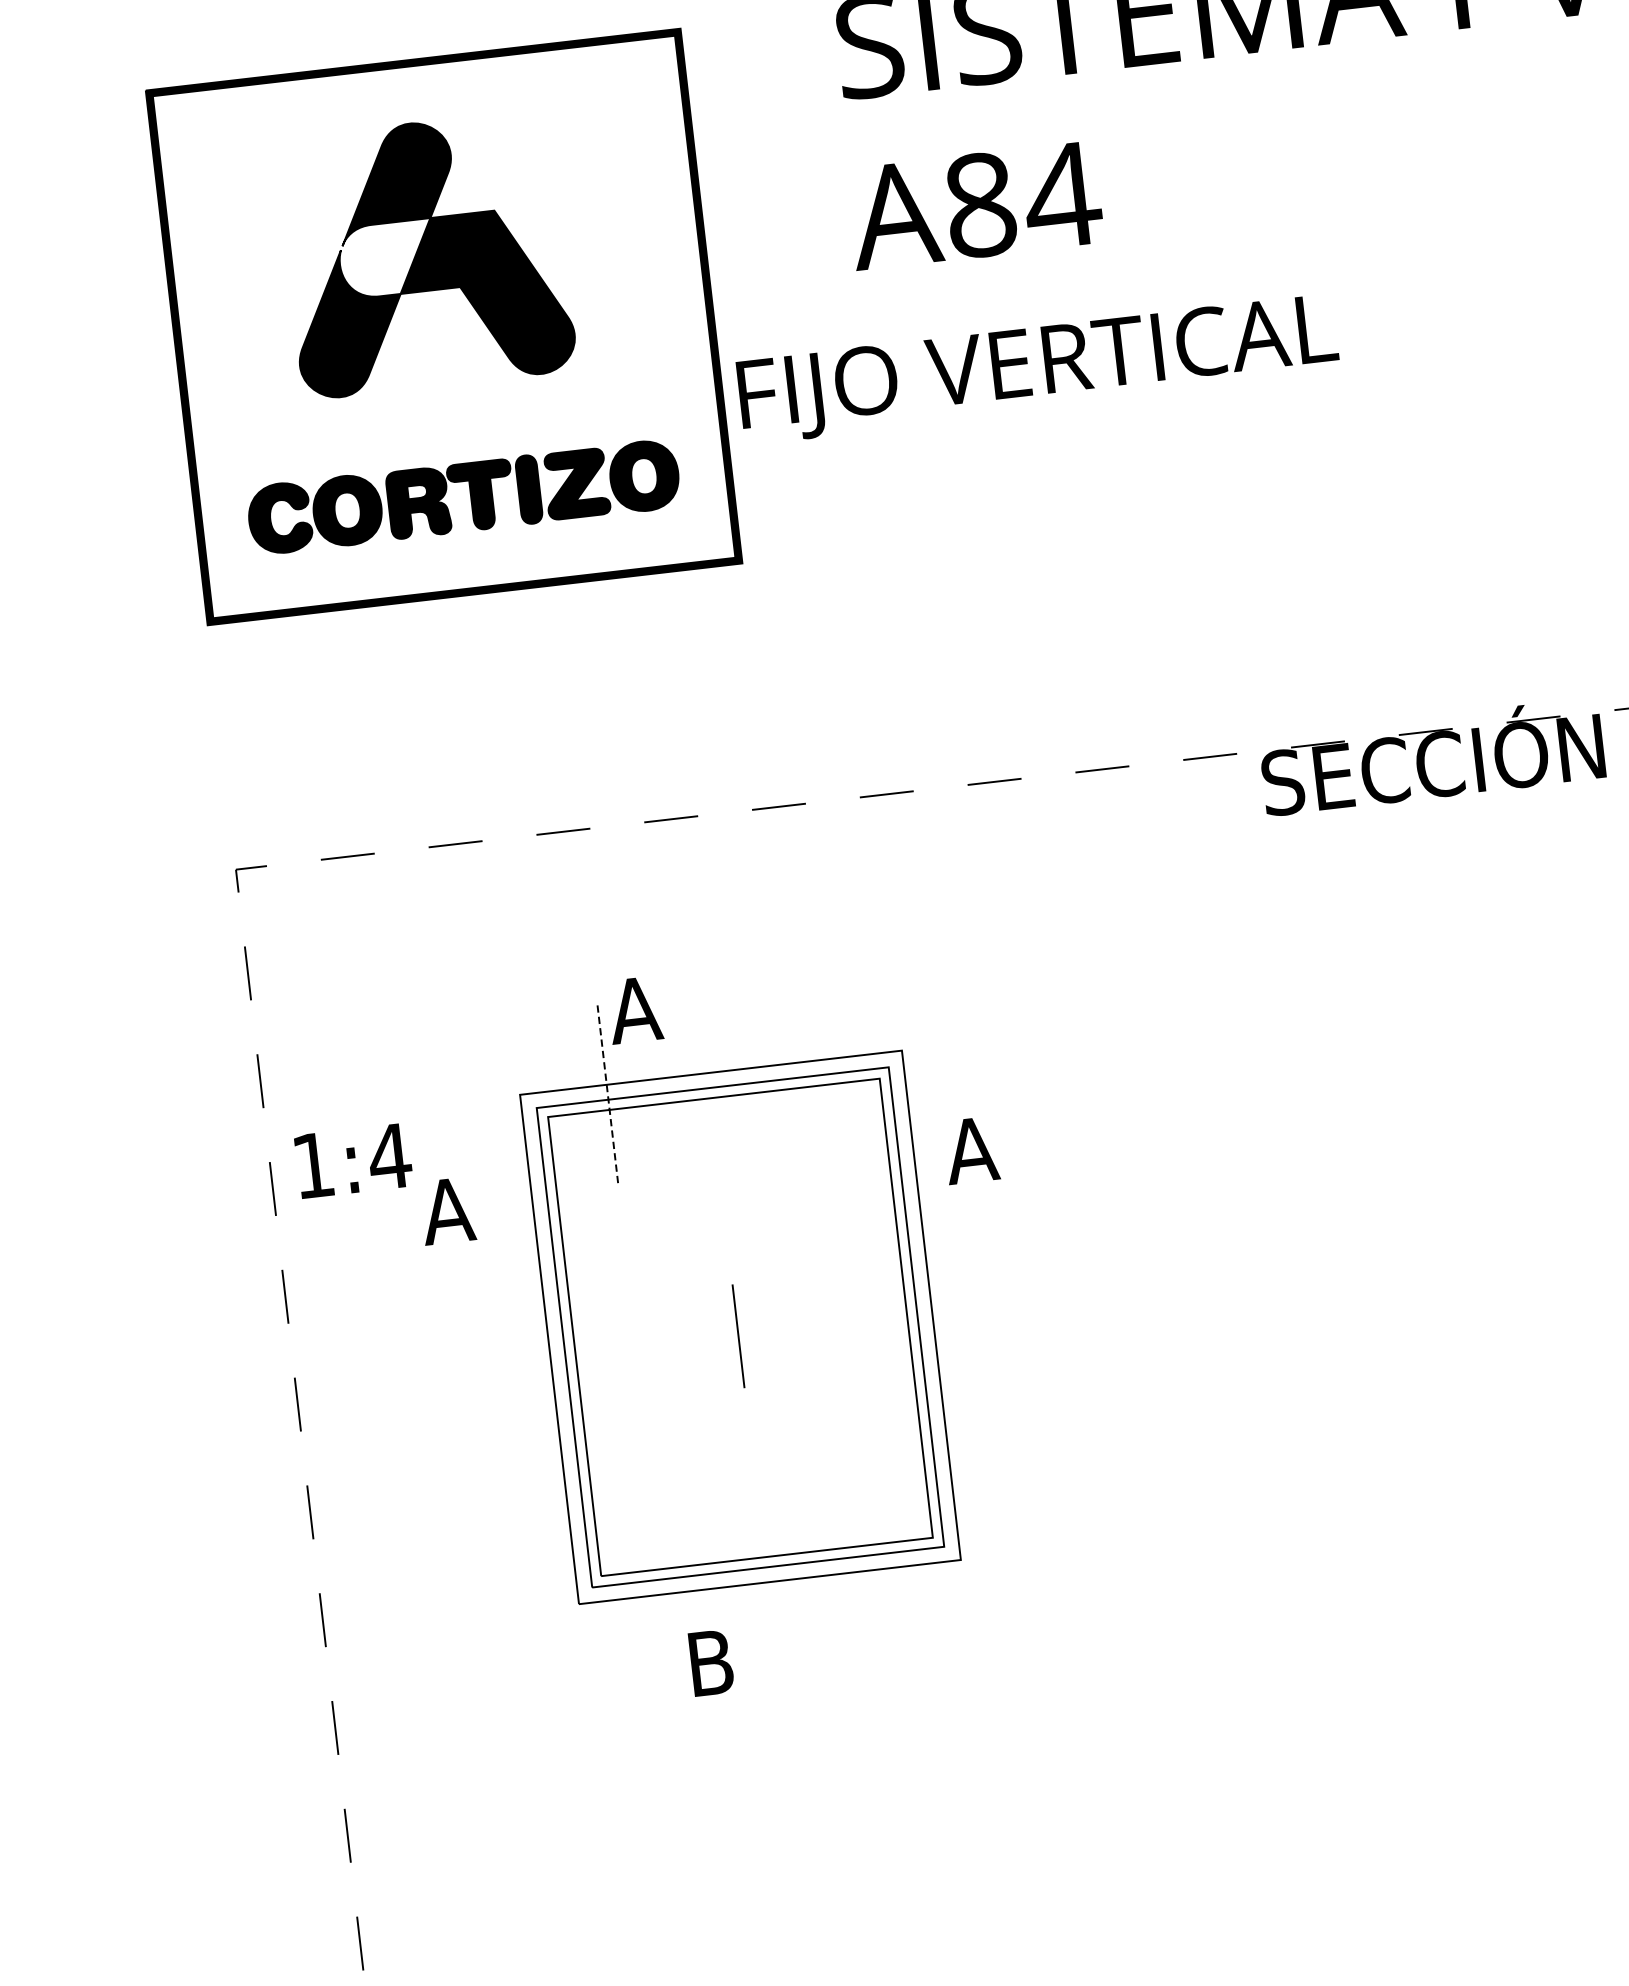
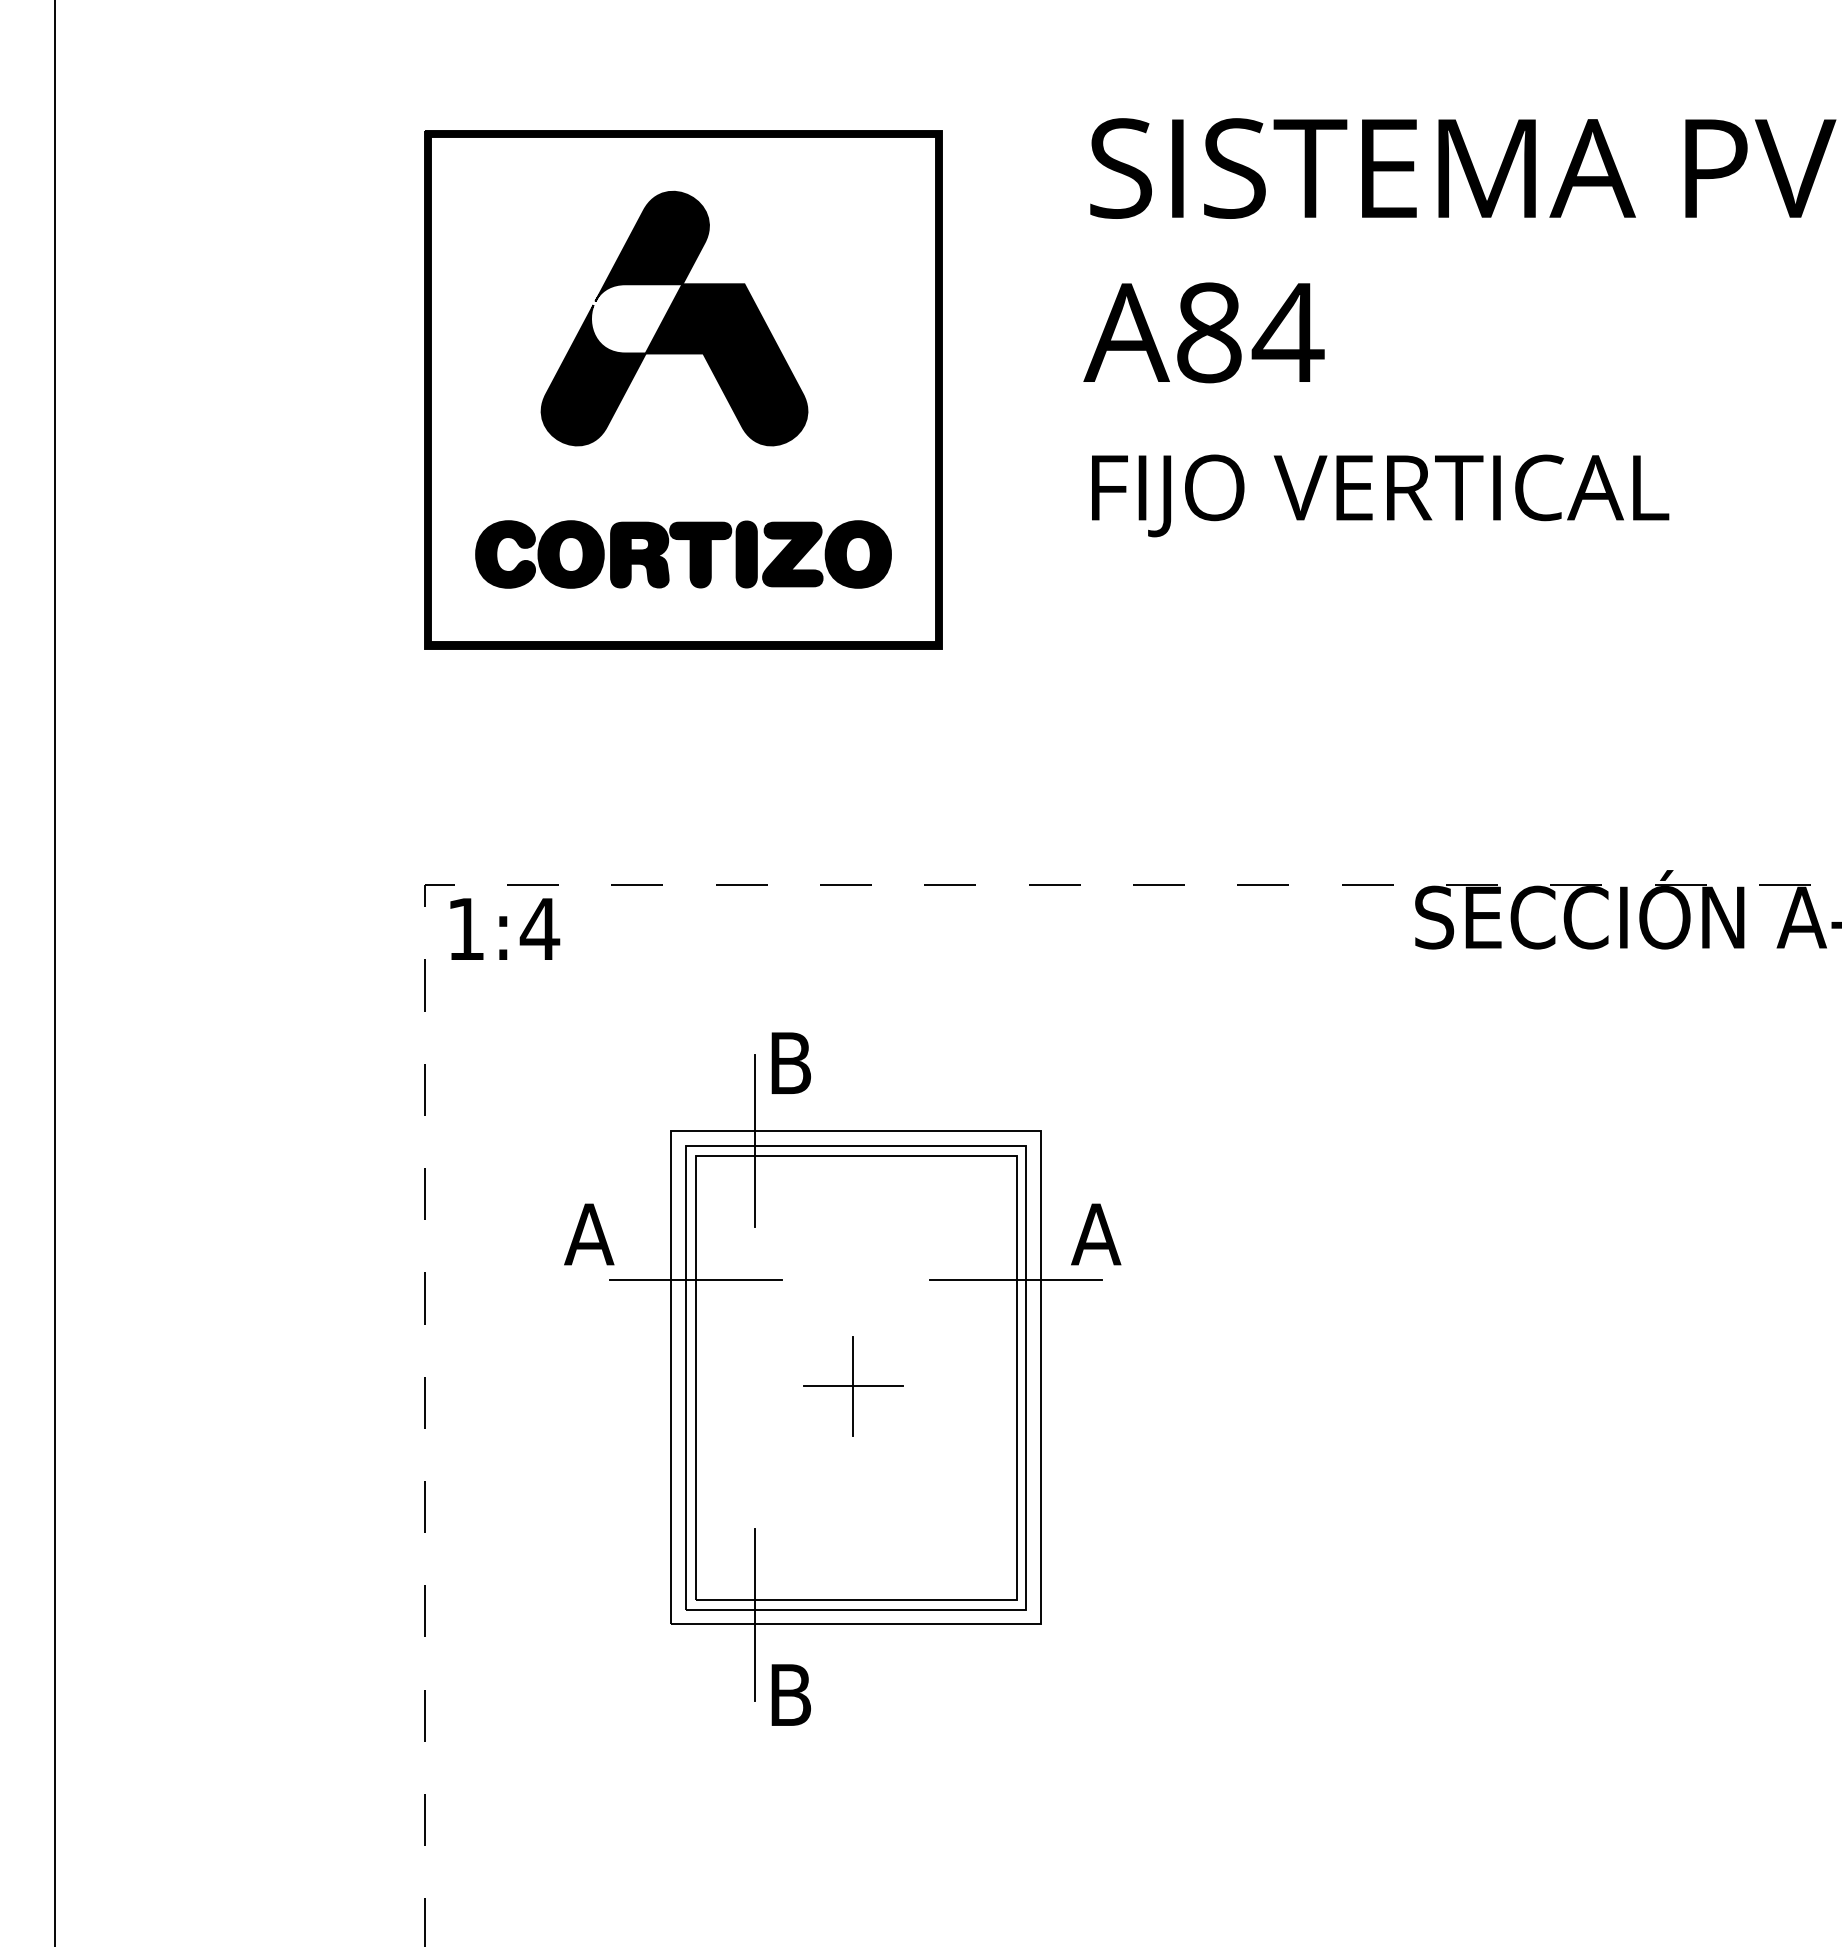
text: (1038, 368) -> (1380, 495), moved
text: (635, 1009) -> (790, 1062), A -> B
line: (608, 1095) -> (755, 1141), dashed -> solid
text: (354, 1160) -> (505, 928), moved
line: (893, 1206) -> (1015, 1279), added
line: (562, 1244) -> (695, 1279), added
line: (737, 1336) -> (852, 1386), added
line: (664, 1583) -> (755, 1614), added

